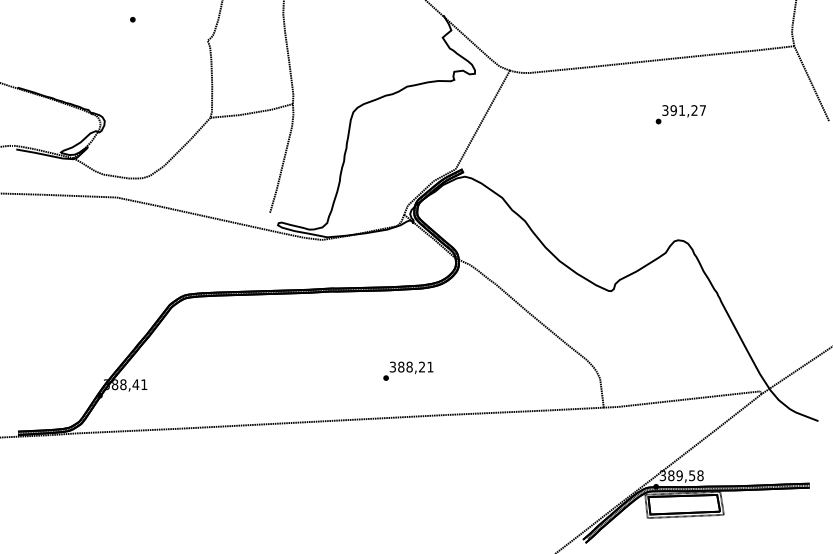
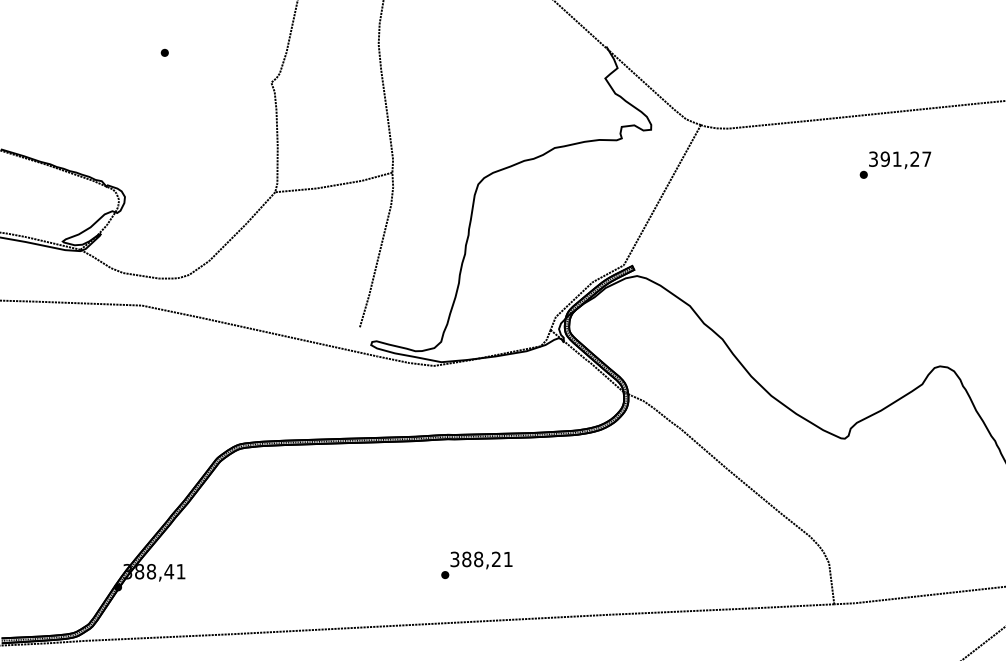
text: (680, 114) -> (894, 164), moved
text: (408, 370) -> (477, 564), moved

